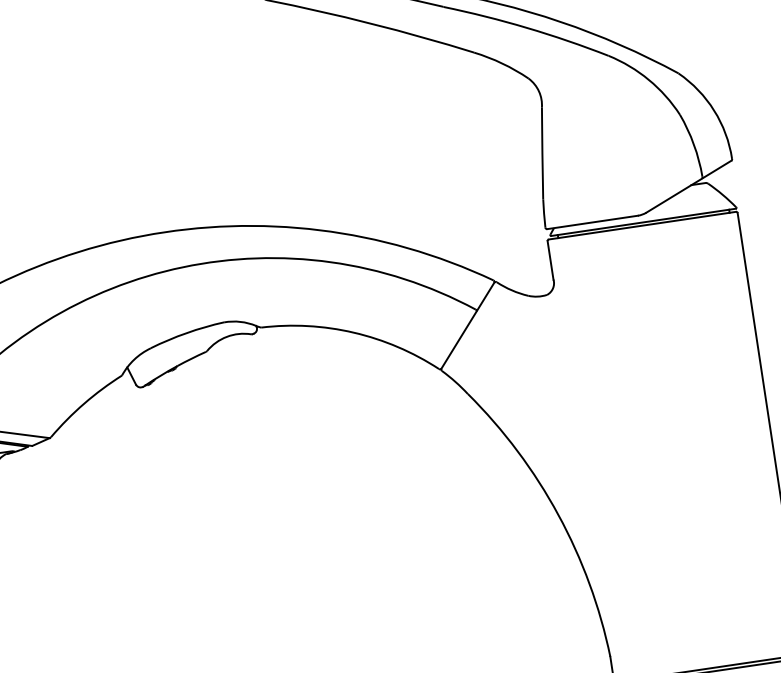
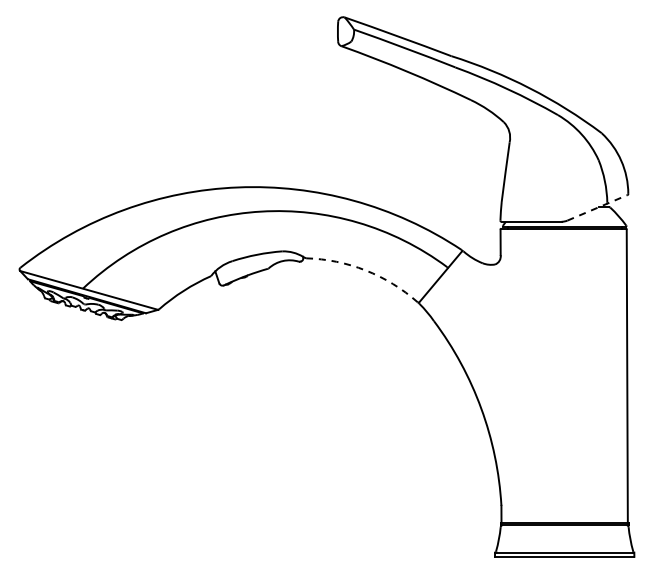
line: (688, 186) -> (597, 207), solid -> dashed
arc: (353, 332) -> (365, 270), solid -> dashed

